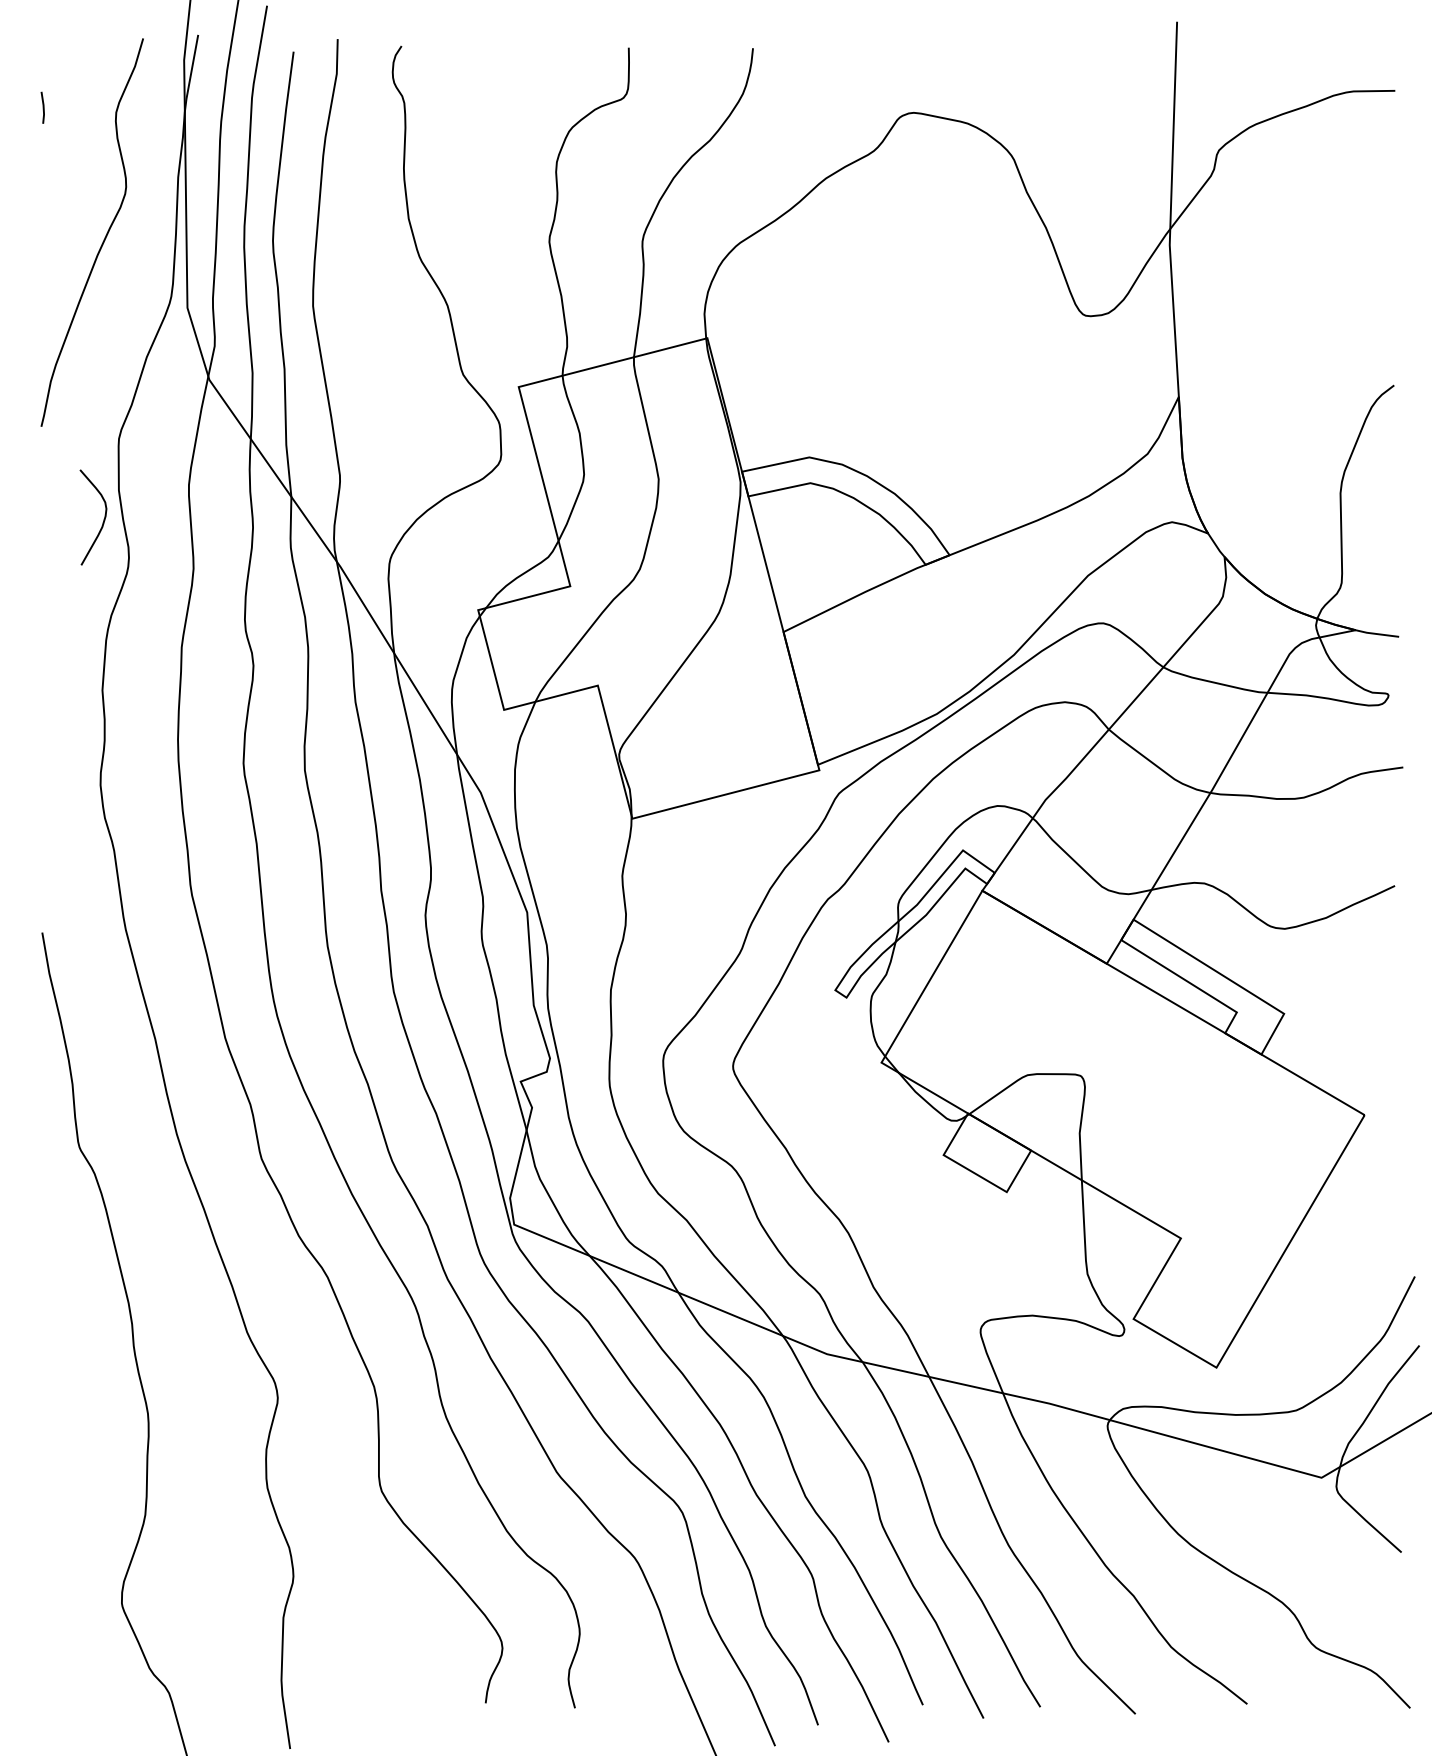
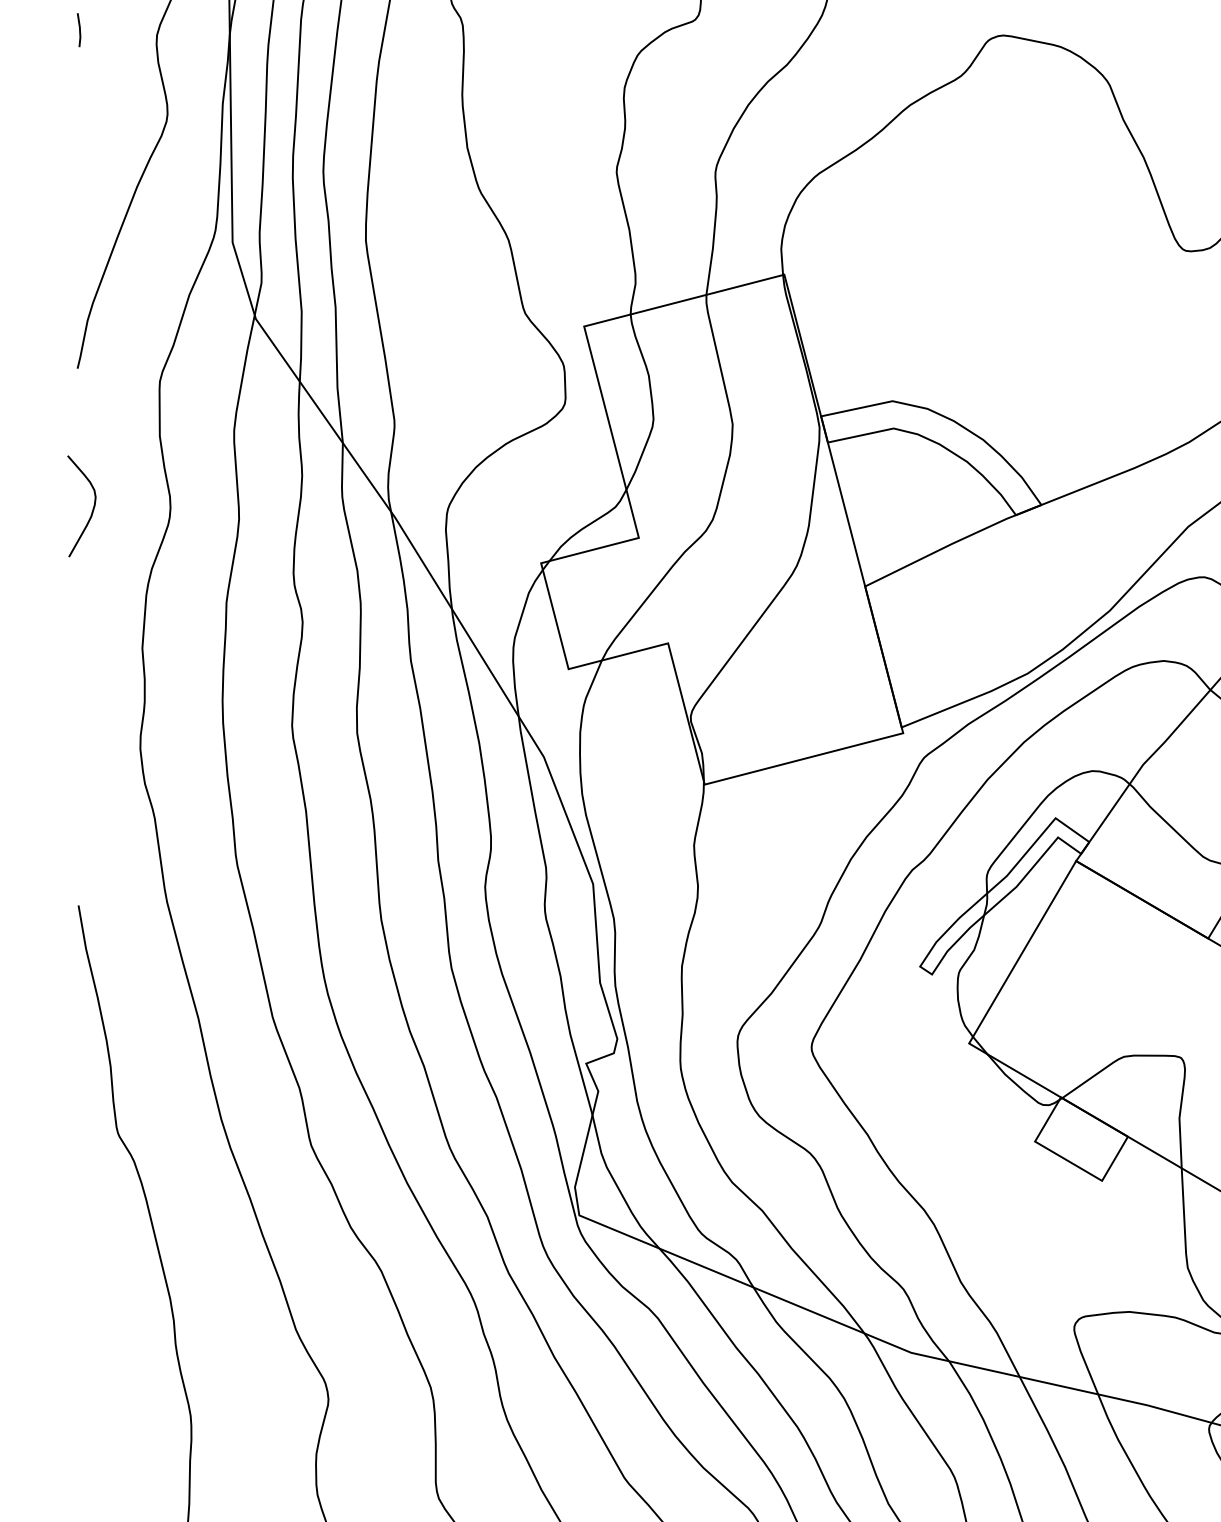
curve: (103, 519) -> (92, 508), moved

